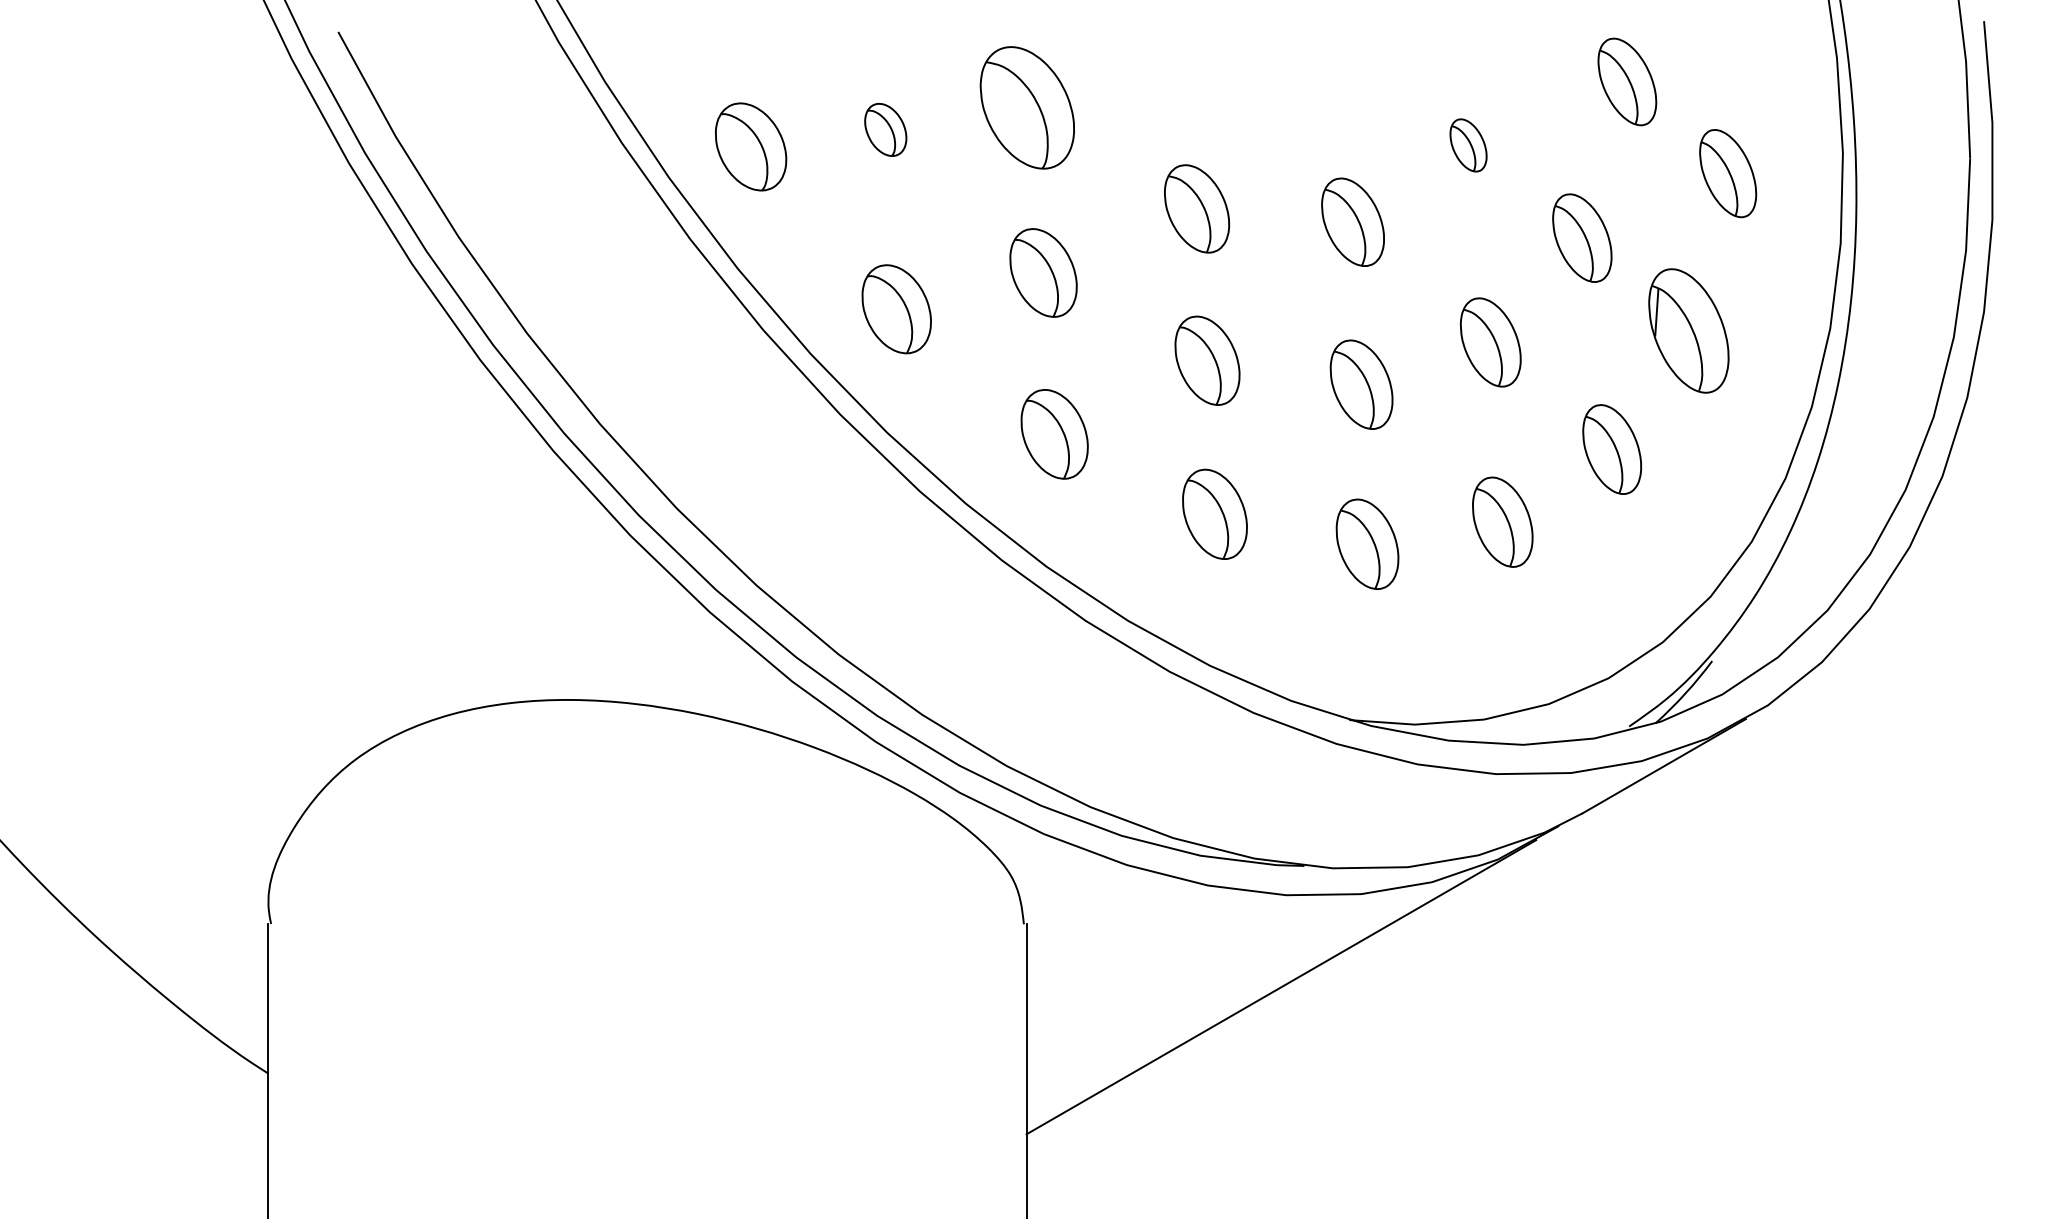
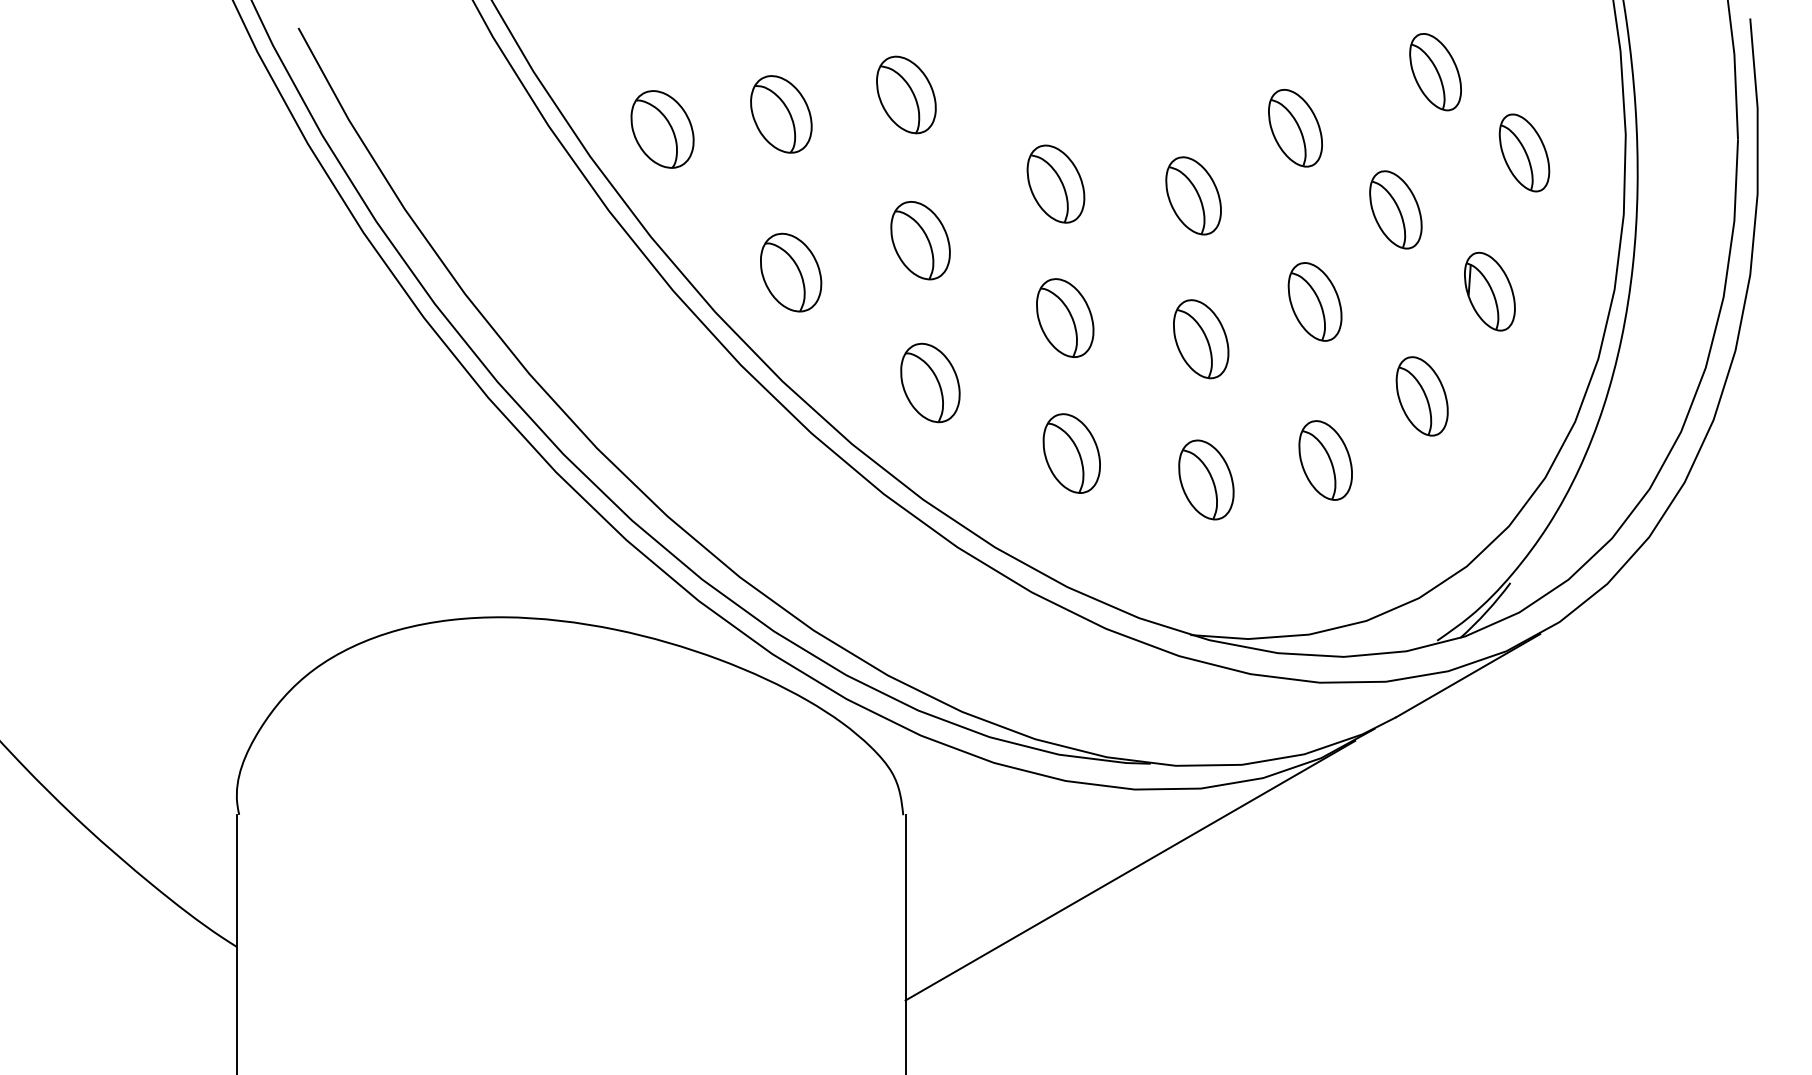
part: (1027, 107) -> (906, 94), size x0.71
part: (885, 129) -> (781, 114), size x1.67
part: (1468, 144) -> (1295, 127), size x1.67
part: (1688, 330) -> (1489, 291), size x0.71

